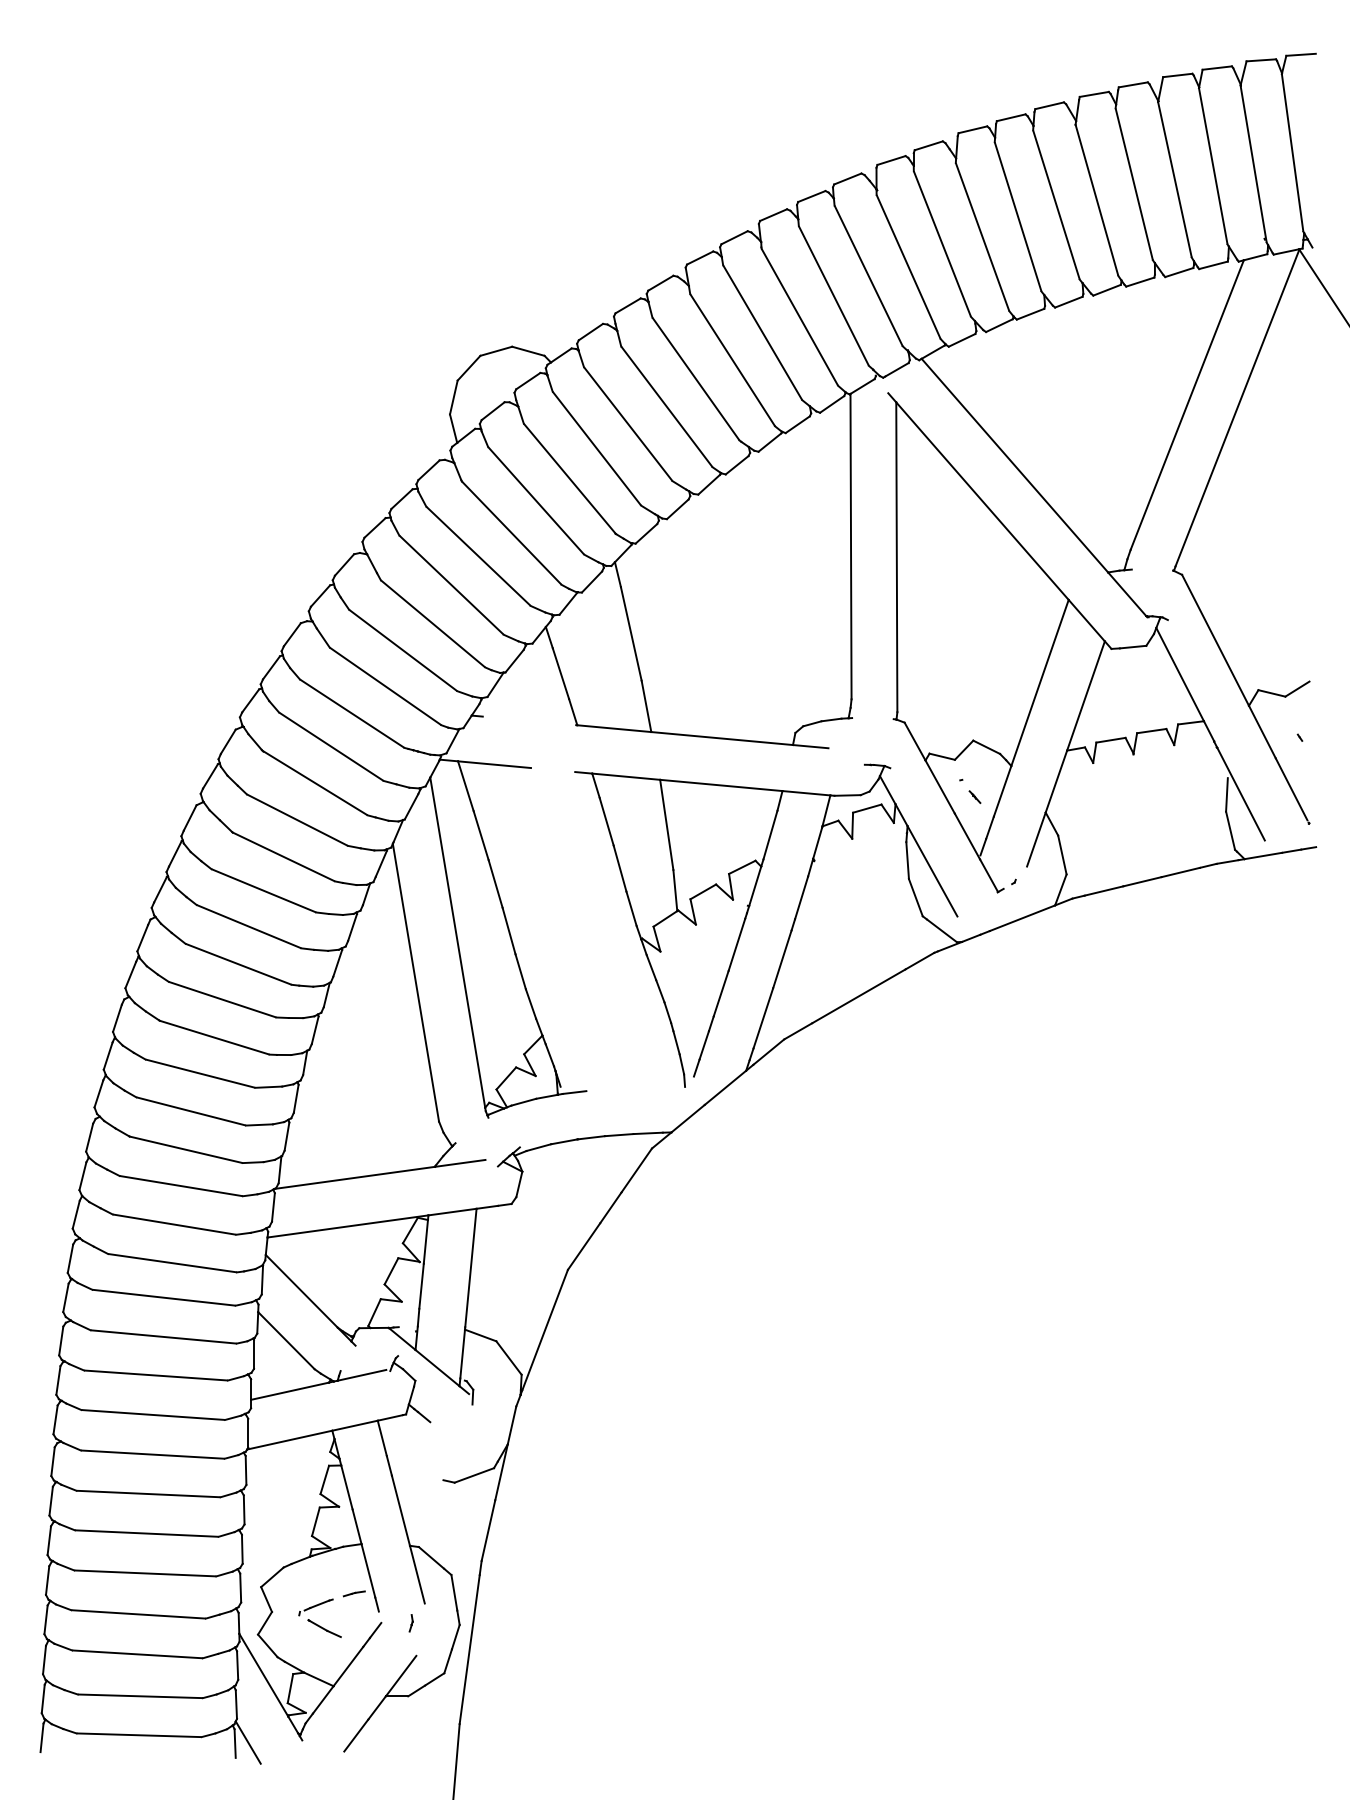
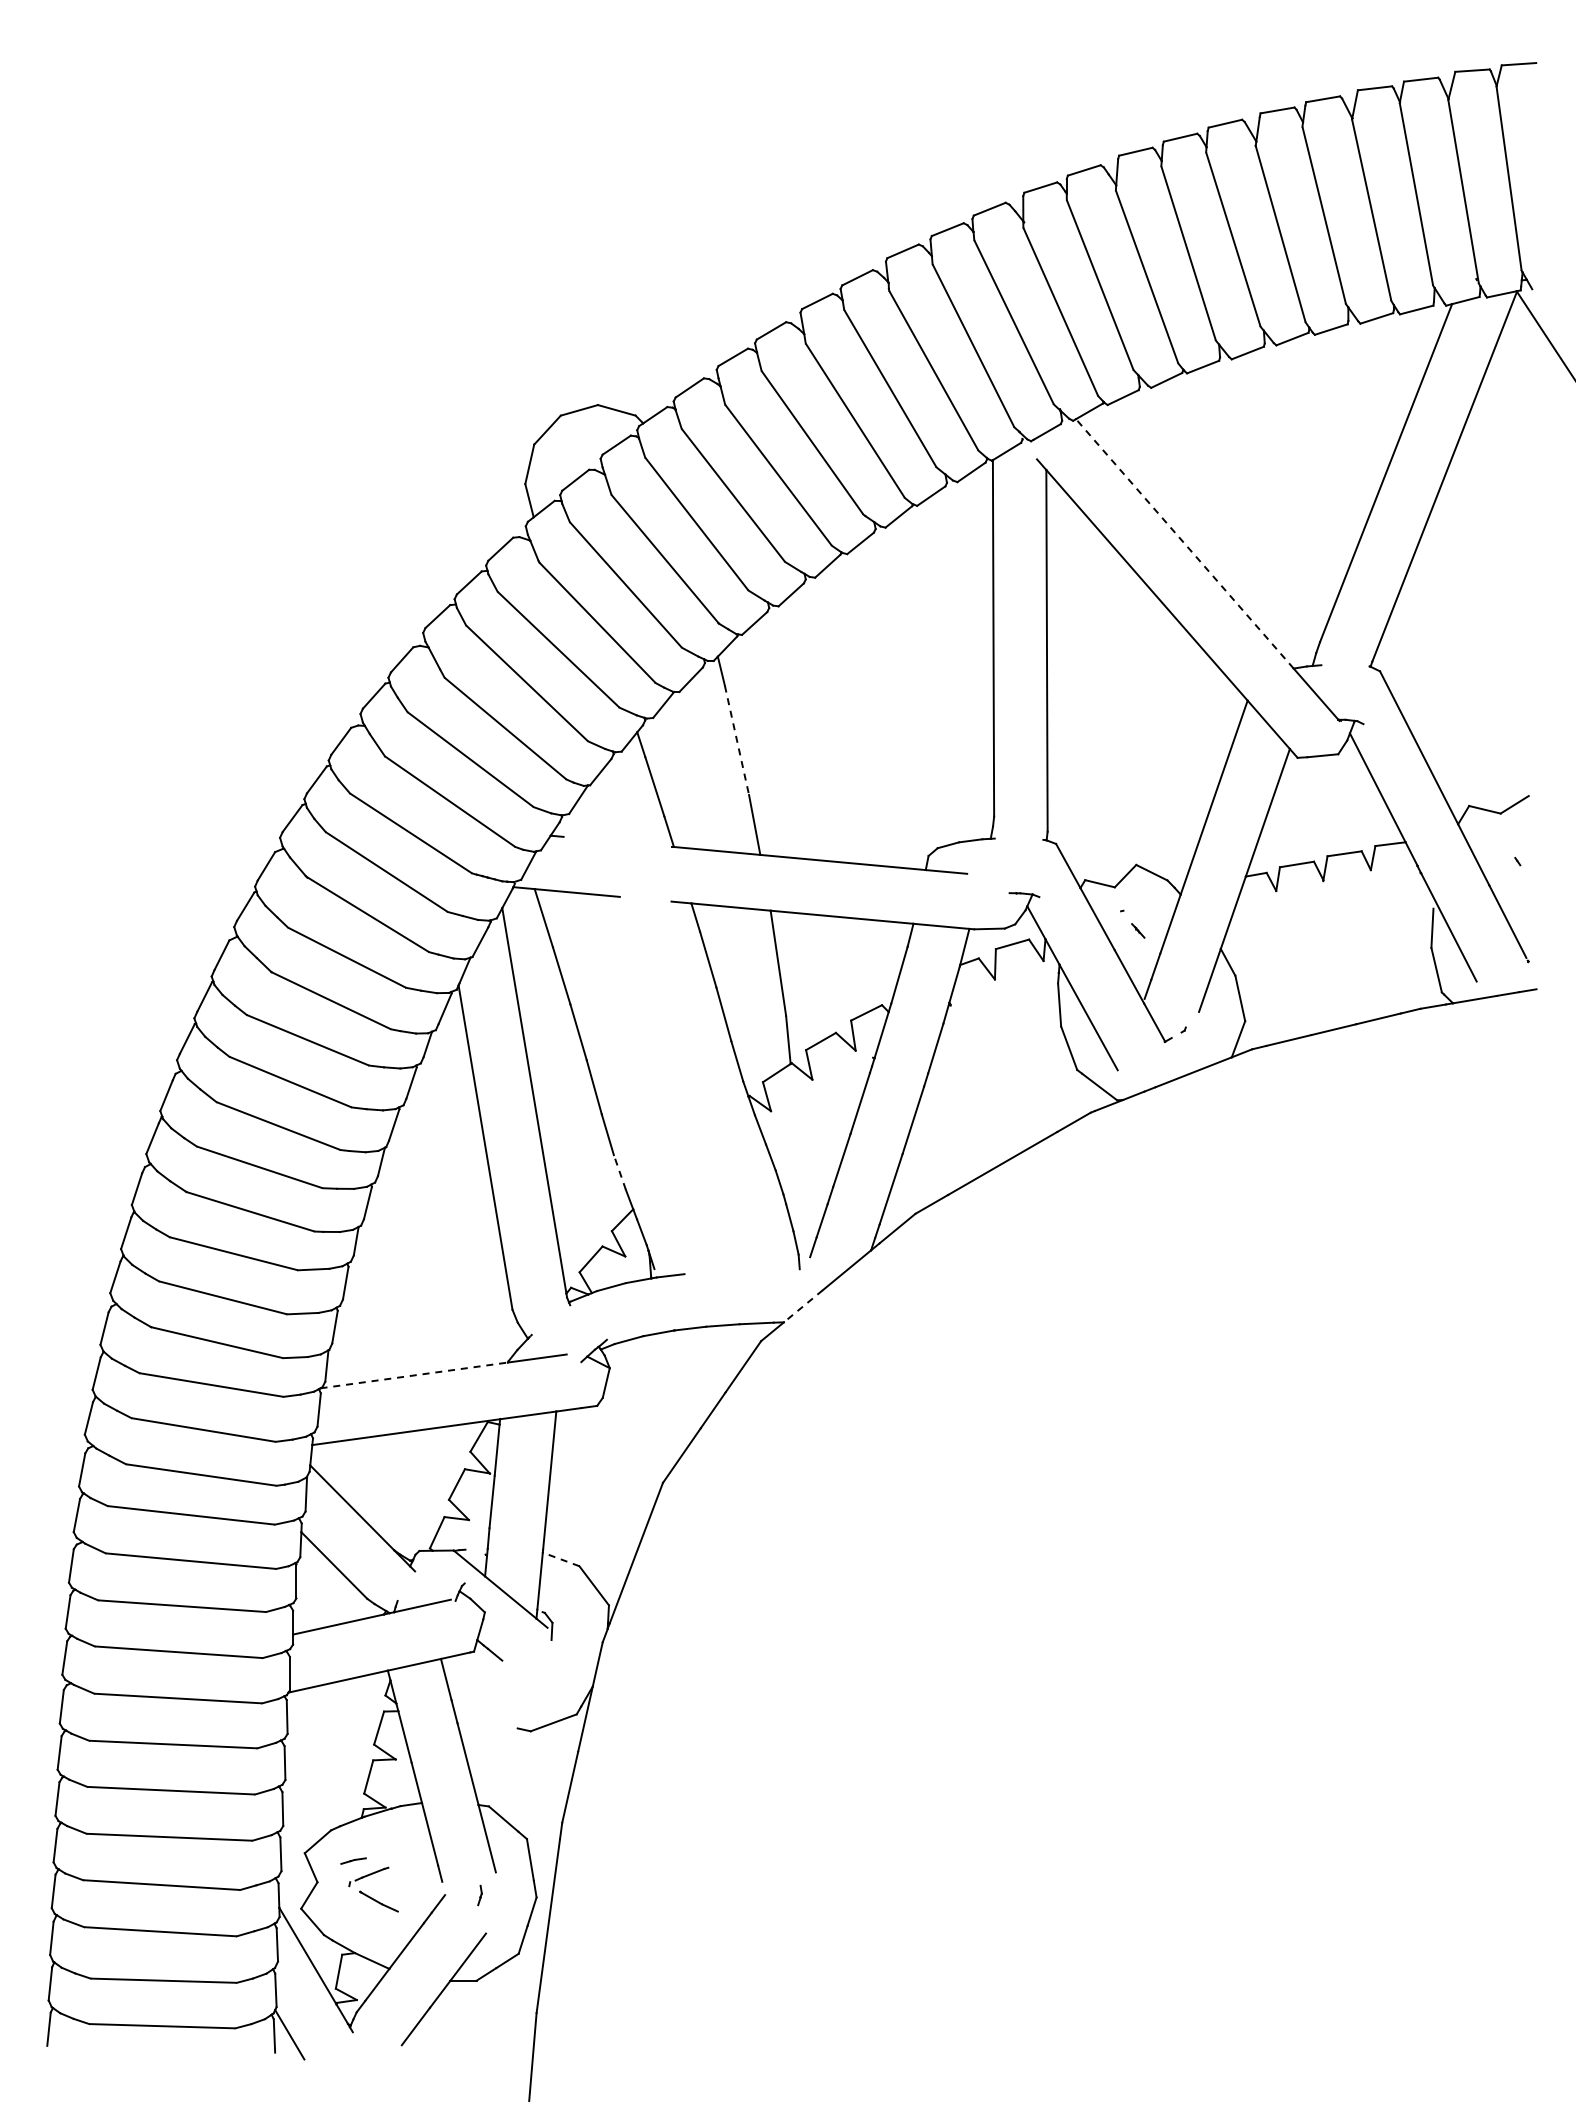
line: (1014, 465) -> (1184, 543), solid -> dashed
line: (630, 634) -> (736, 740), solid -> dashed
line: (530, 1003) -> (619, 1171), solid -> dashed
line: (687, 1118) -> (802, 1306), solid -> dashed
line: (355, 1177) -> (414, 1375), solid -> dashed
line: (481, 1335) -> (561, 1559), solid -> dashed
part: (354, 1593) -> (353, 1860), moved

